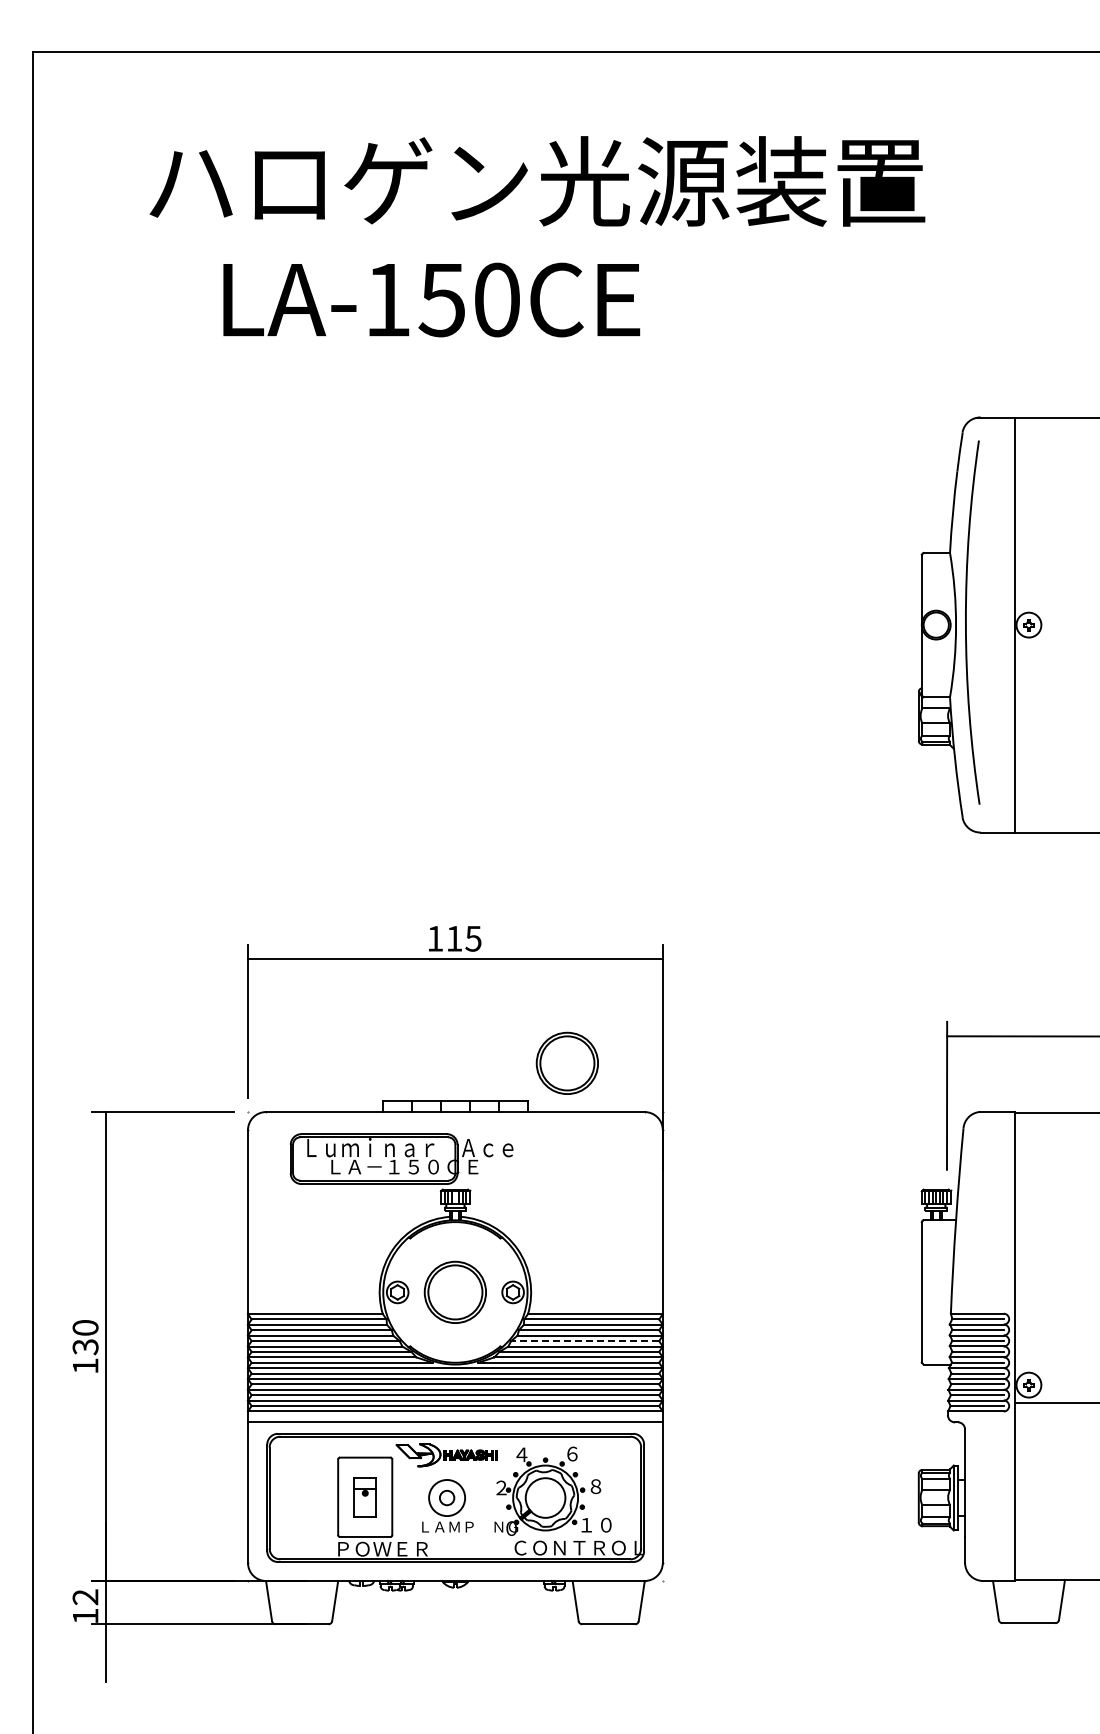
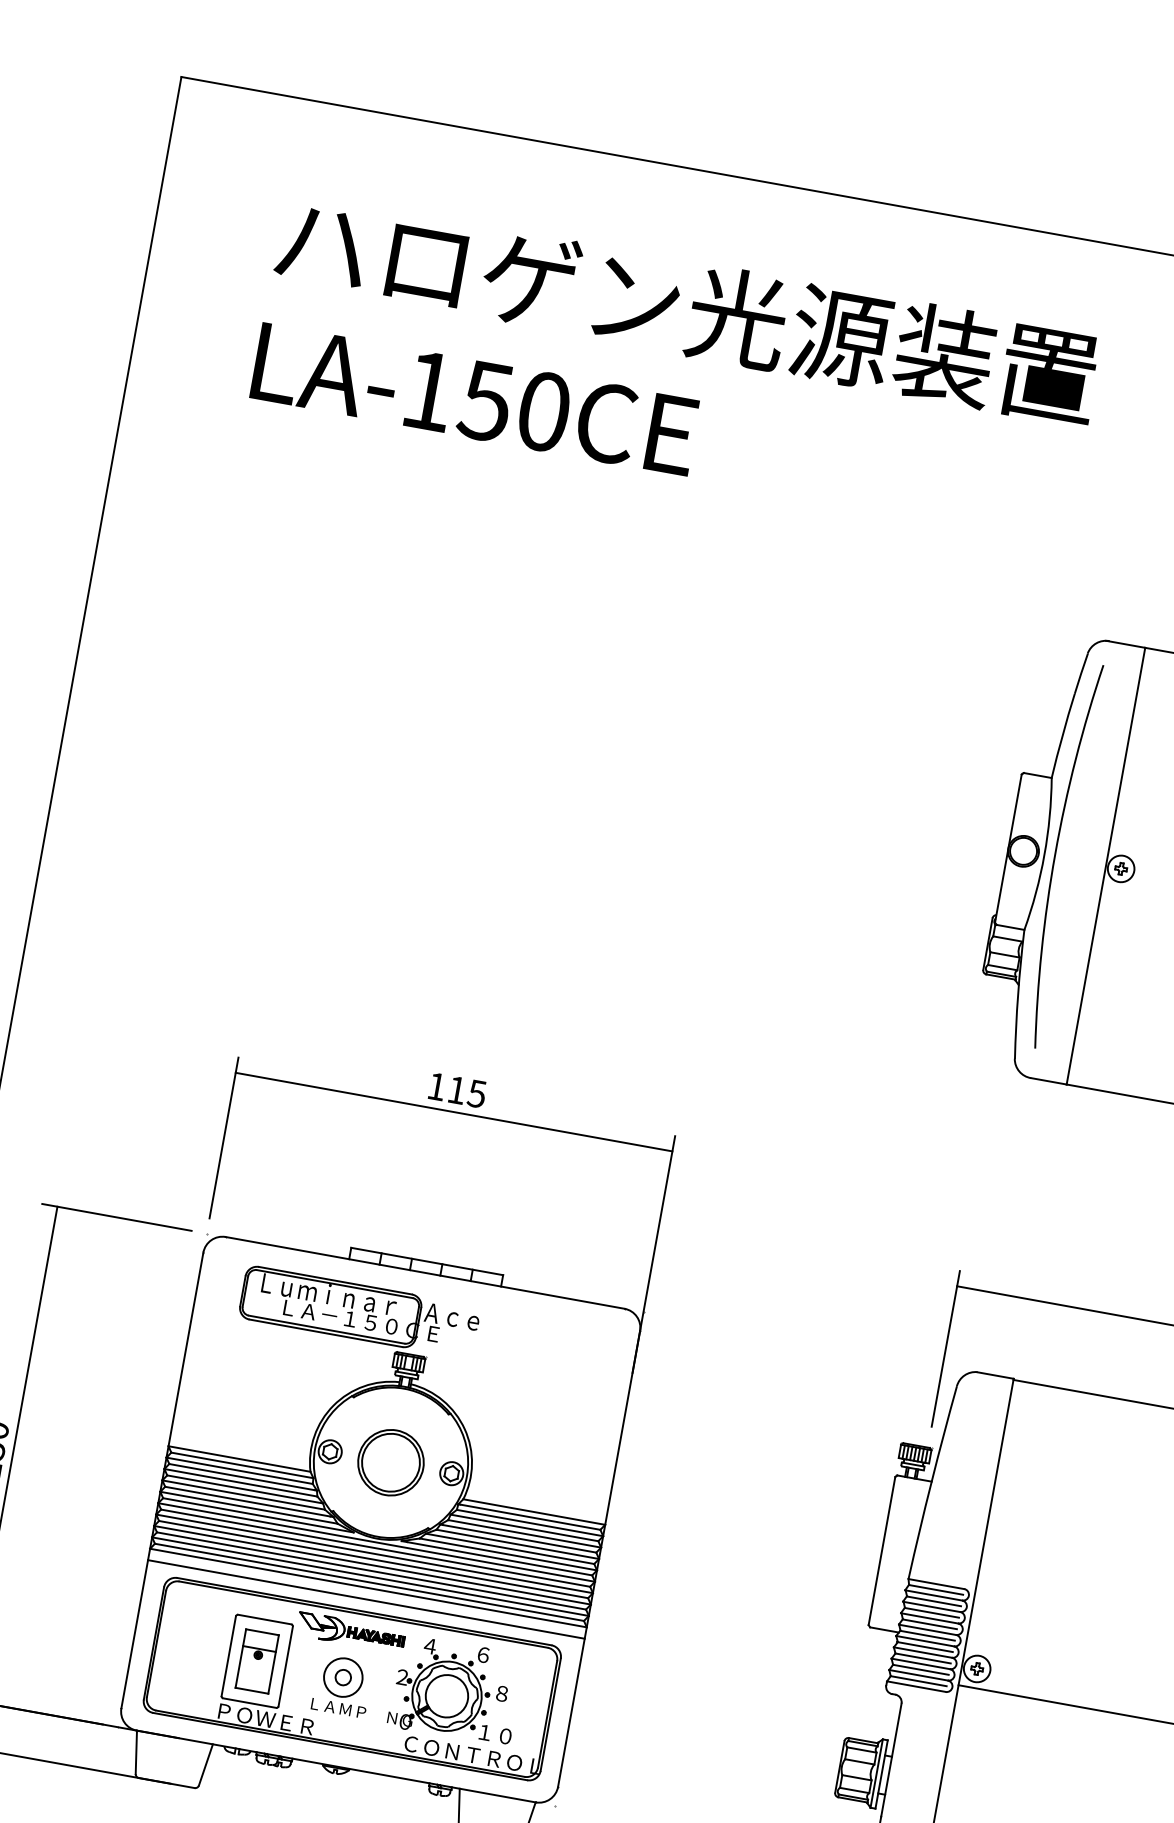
text: (431, 299) -> (474, 398), moved
part: (566, 1062) -> (551, 1241), removed
line: (586, 1341) -> (519, 1539), dashed -> solid
part: (365, 1497) -> (257, 1661), size x1.43

